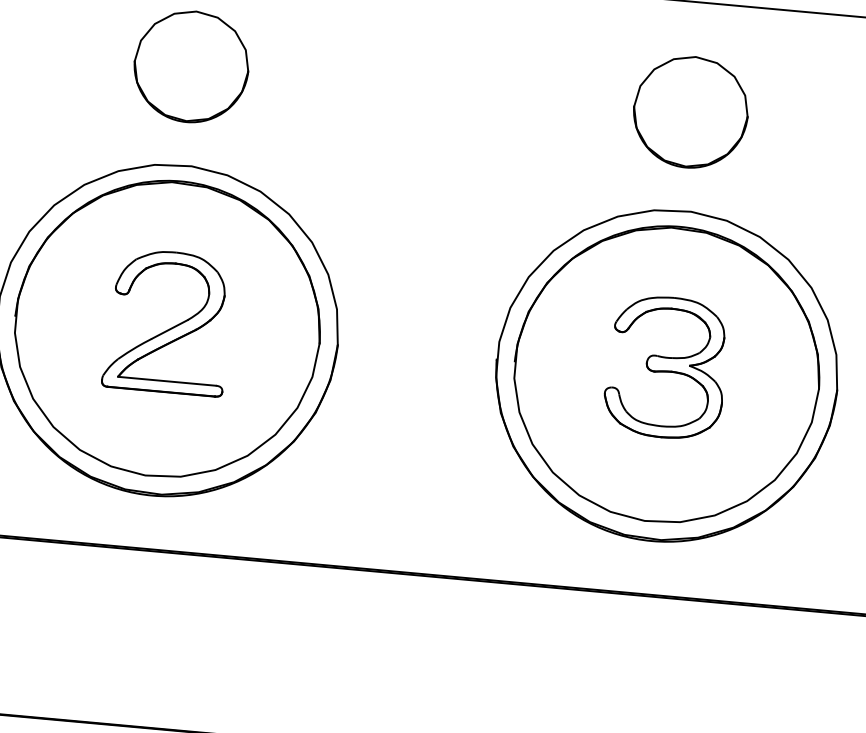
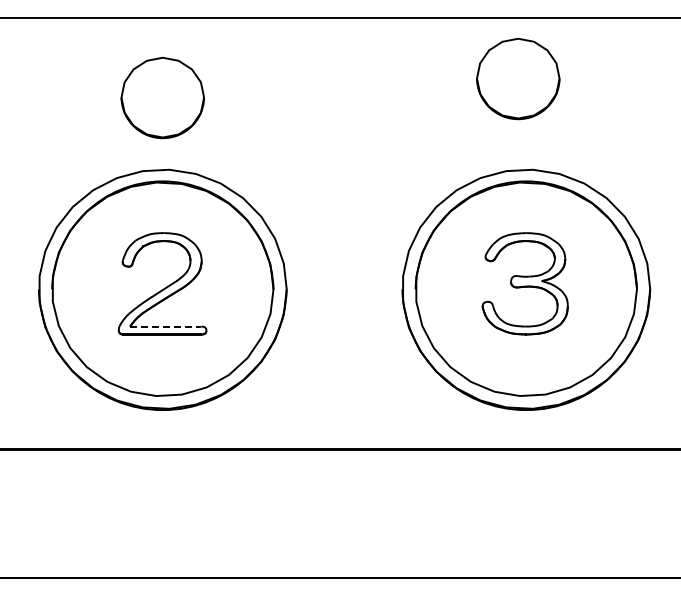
part: (691, 111) -> (518, 78), moved
line: (166, 381) -> (165, 326), solid -> dashed

